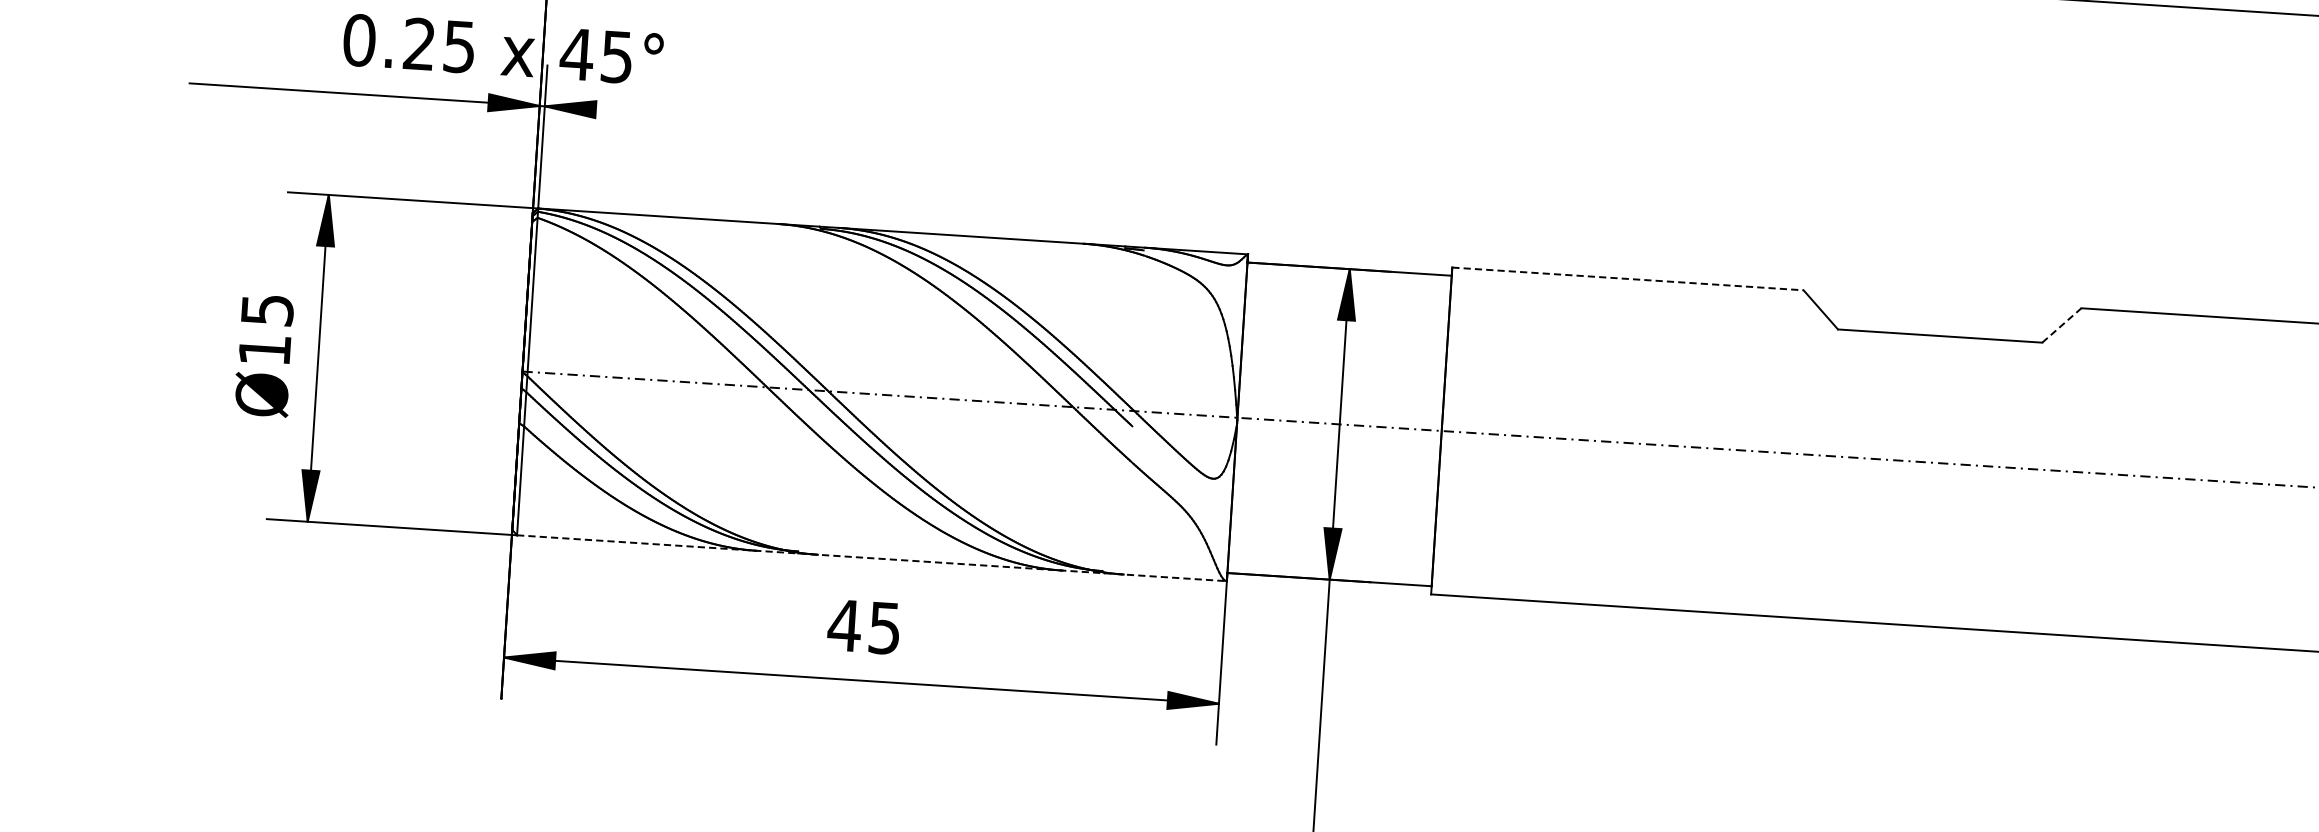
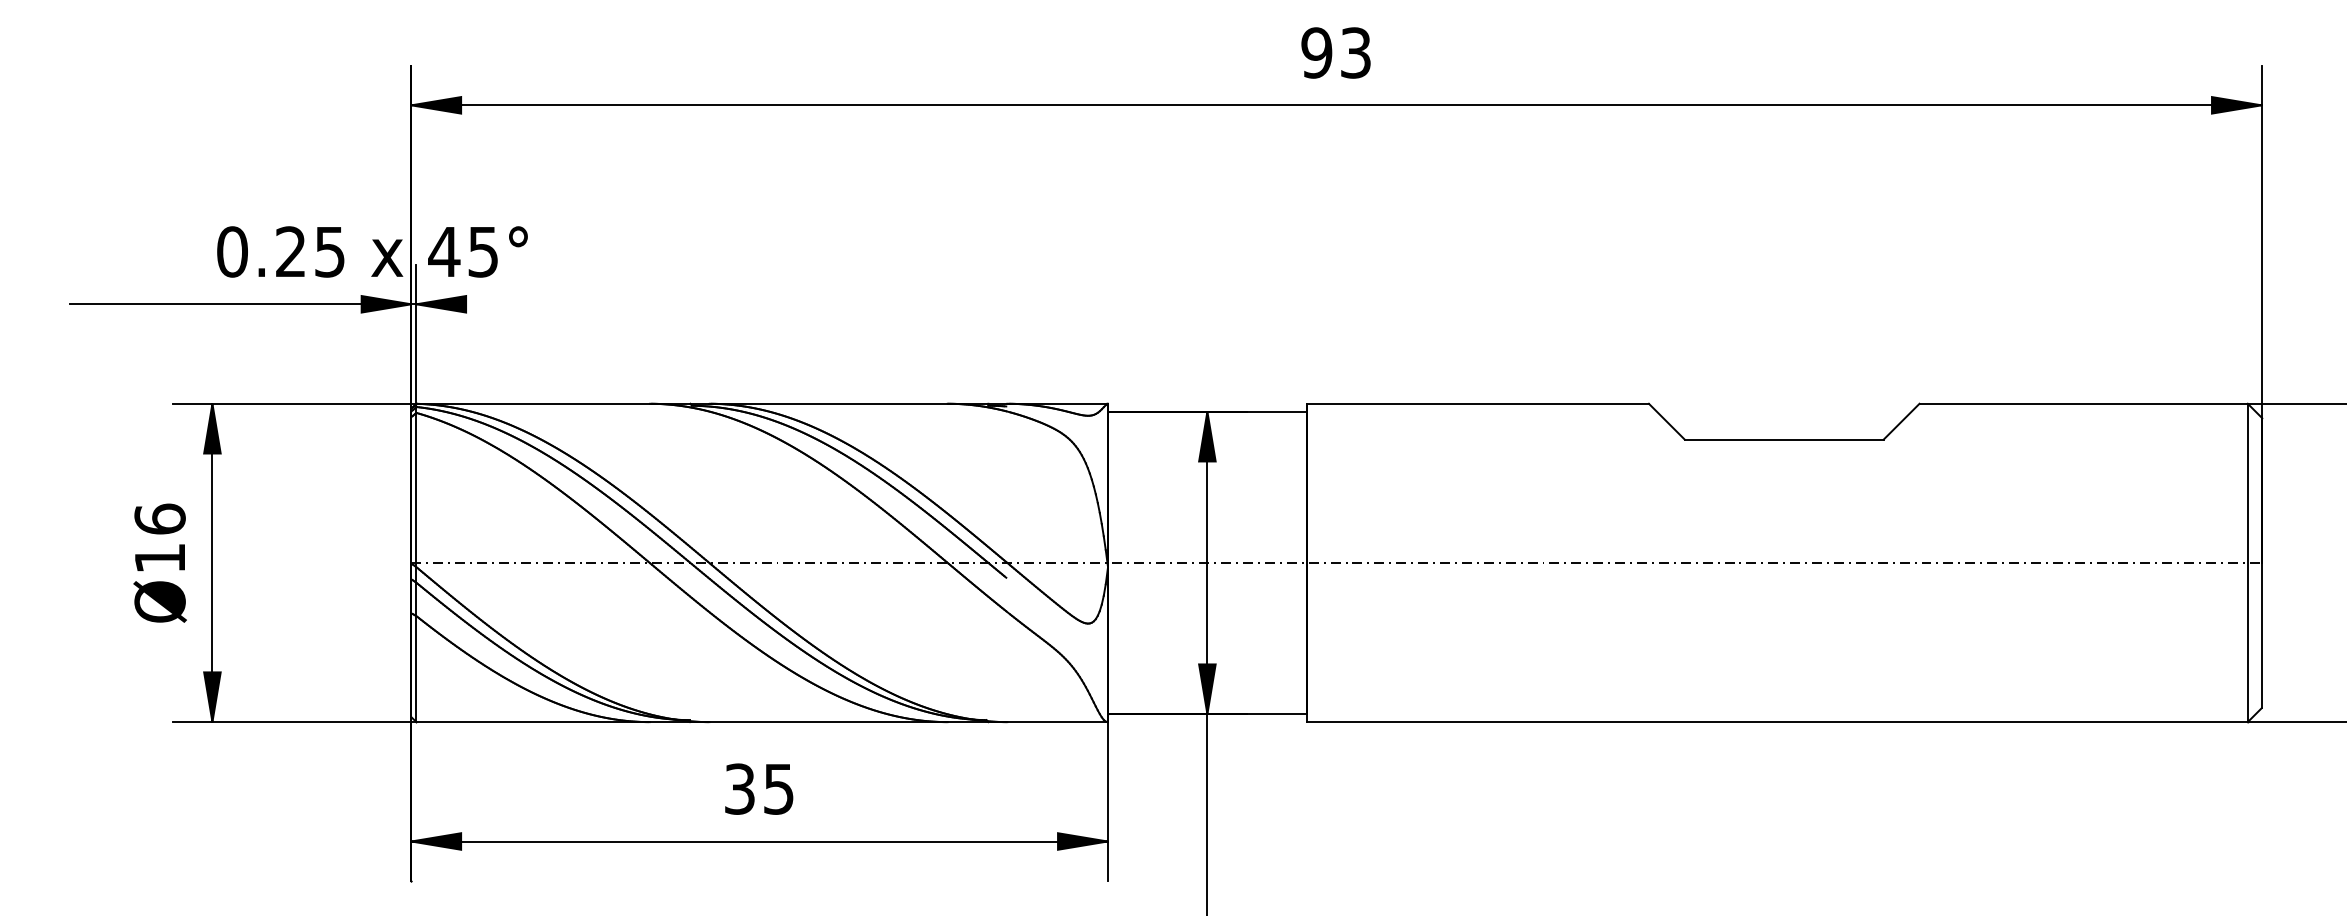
line: (1628, 278) -> (1478, 403), dashed -> solid
text: (266, 309) -> (159, 518), Ø15 -> Ø16
line: (2061, 325) -> (1901, 421), dashed -> solid
line: (872, 558) -> (762, 722), dashed -> solid
text: (844, 624) -> (739, 788), 45 -> 35

